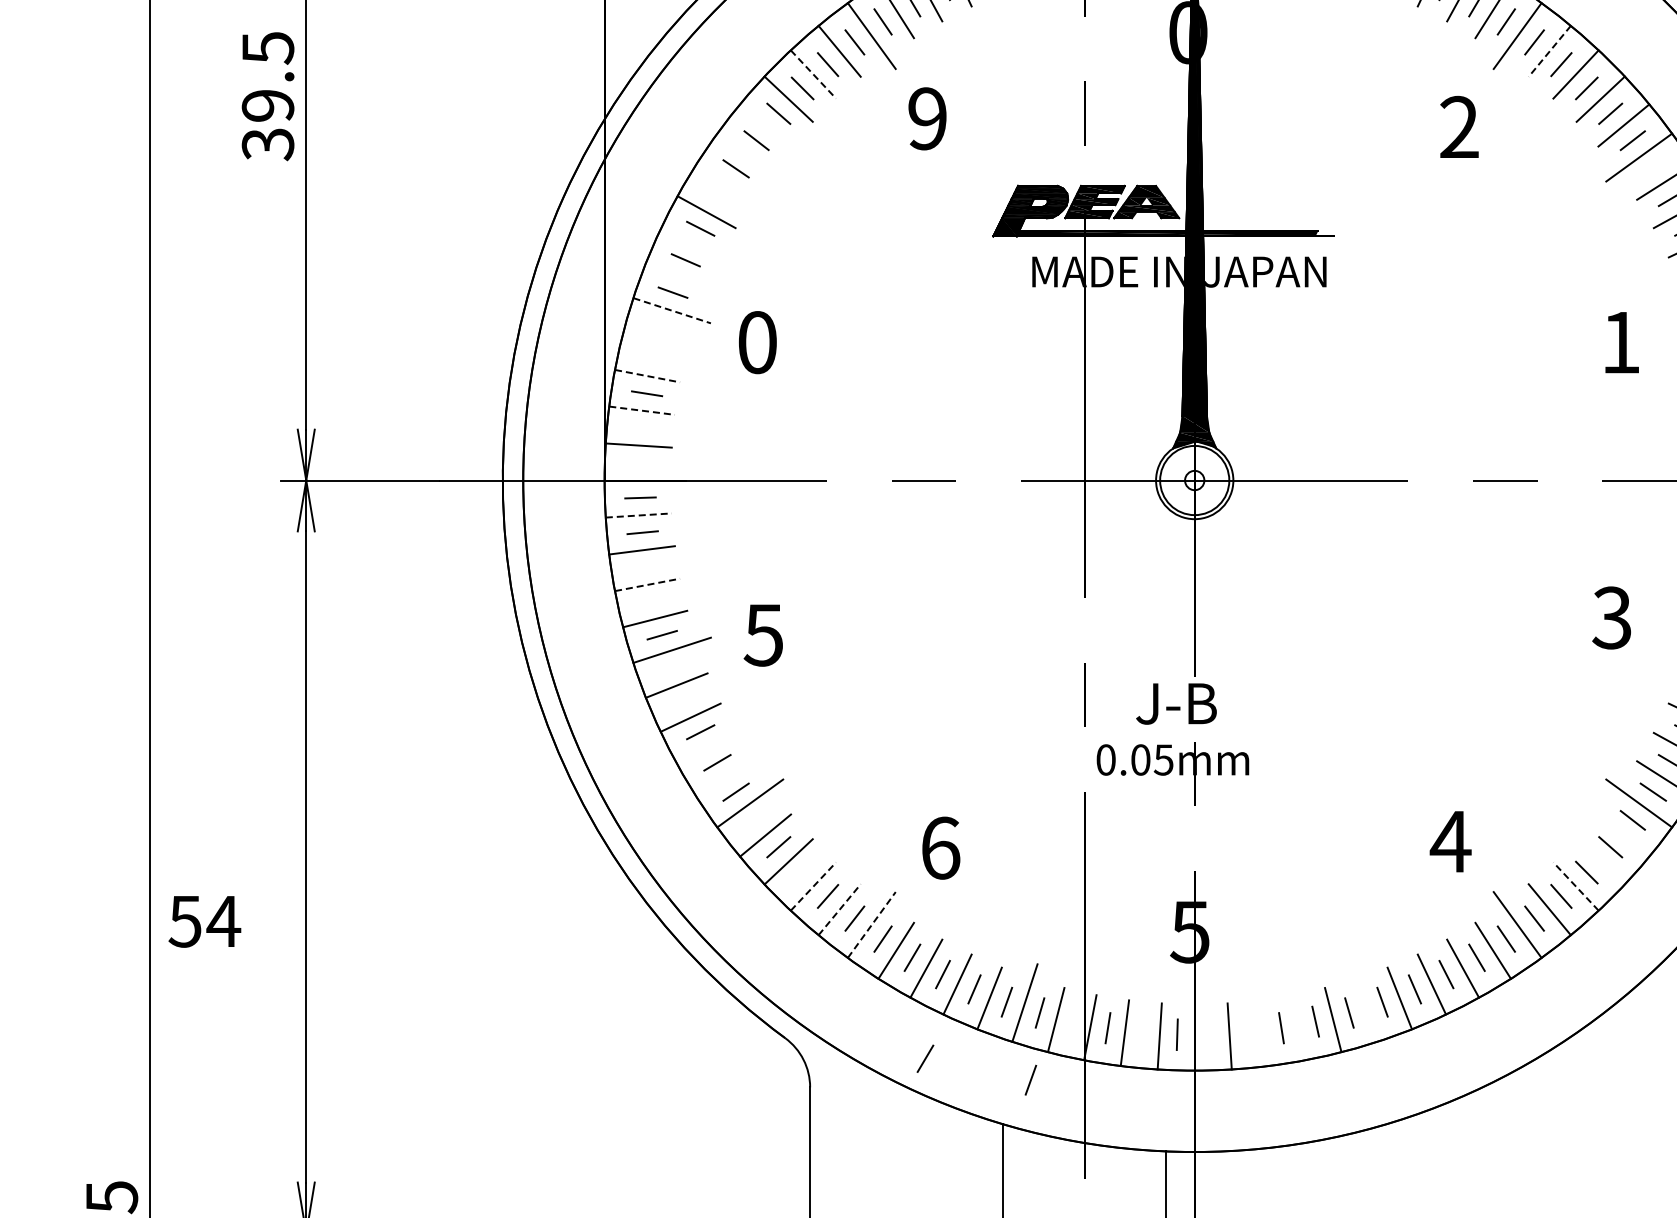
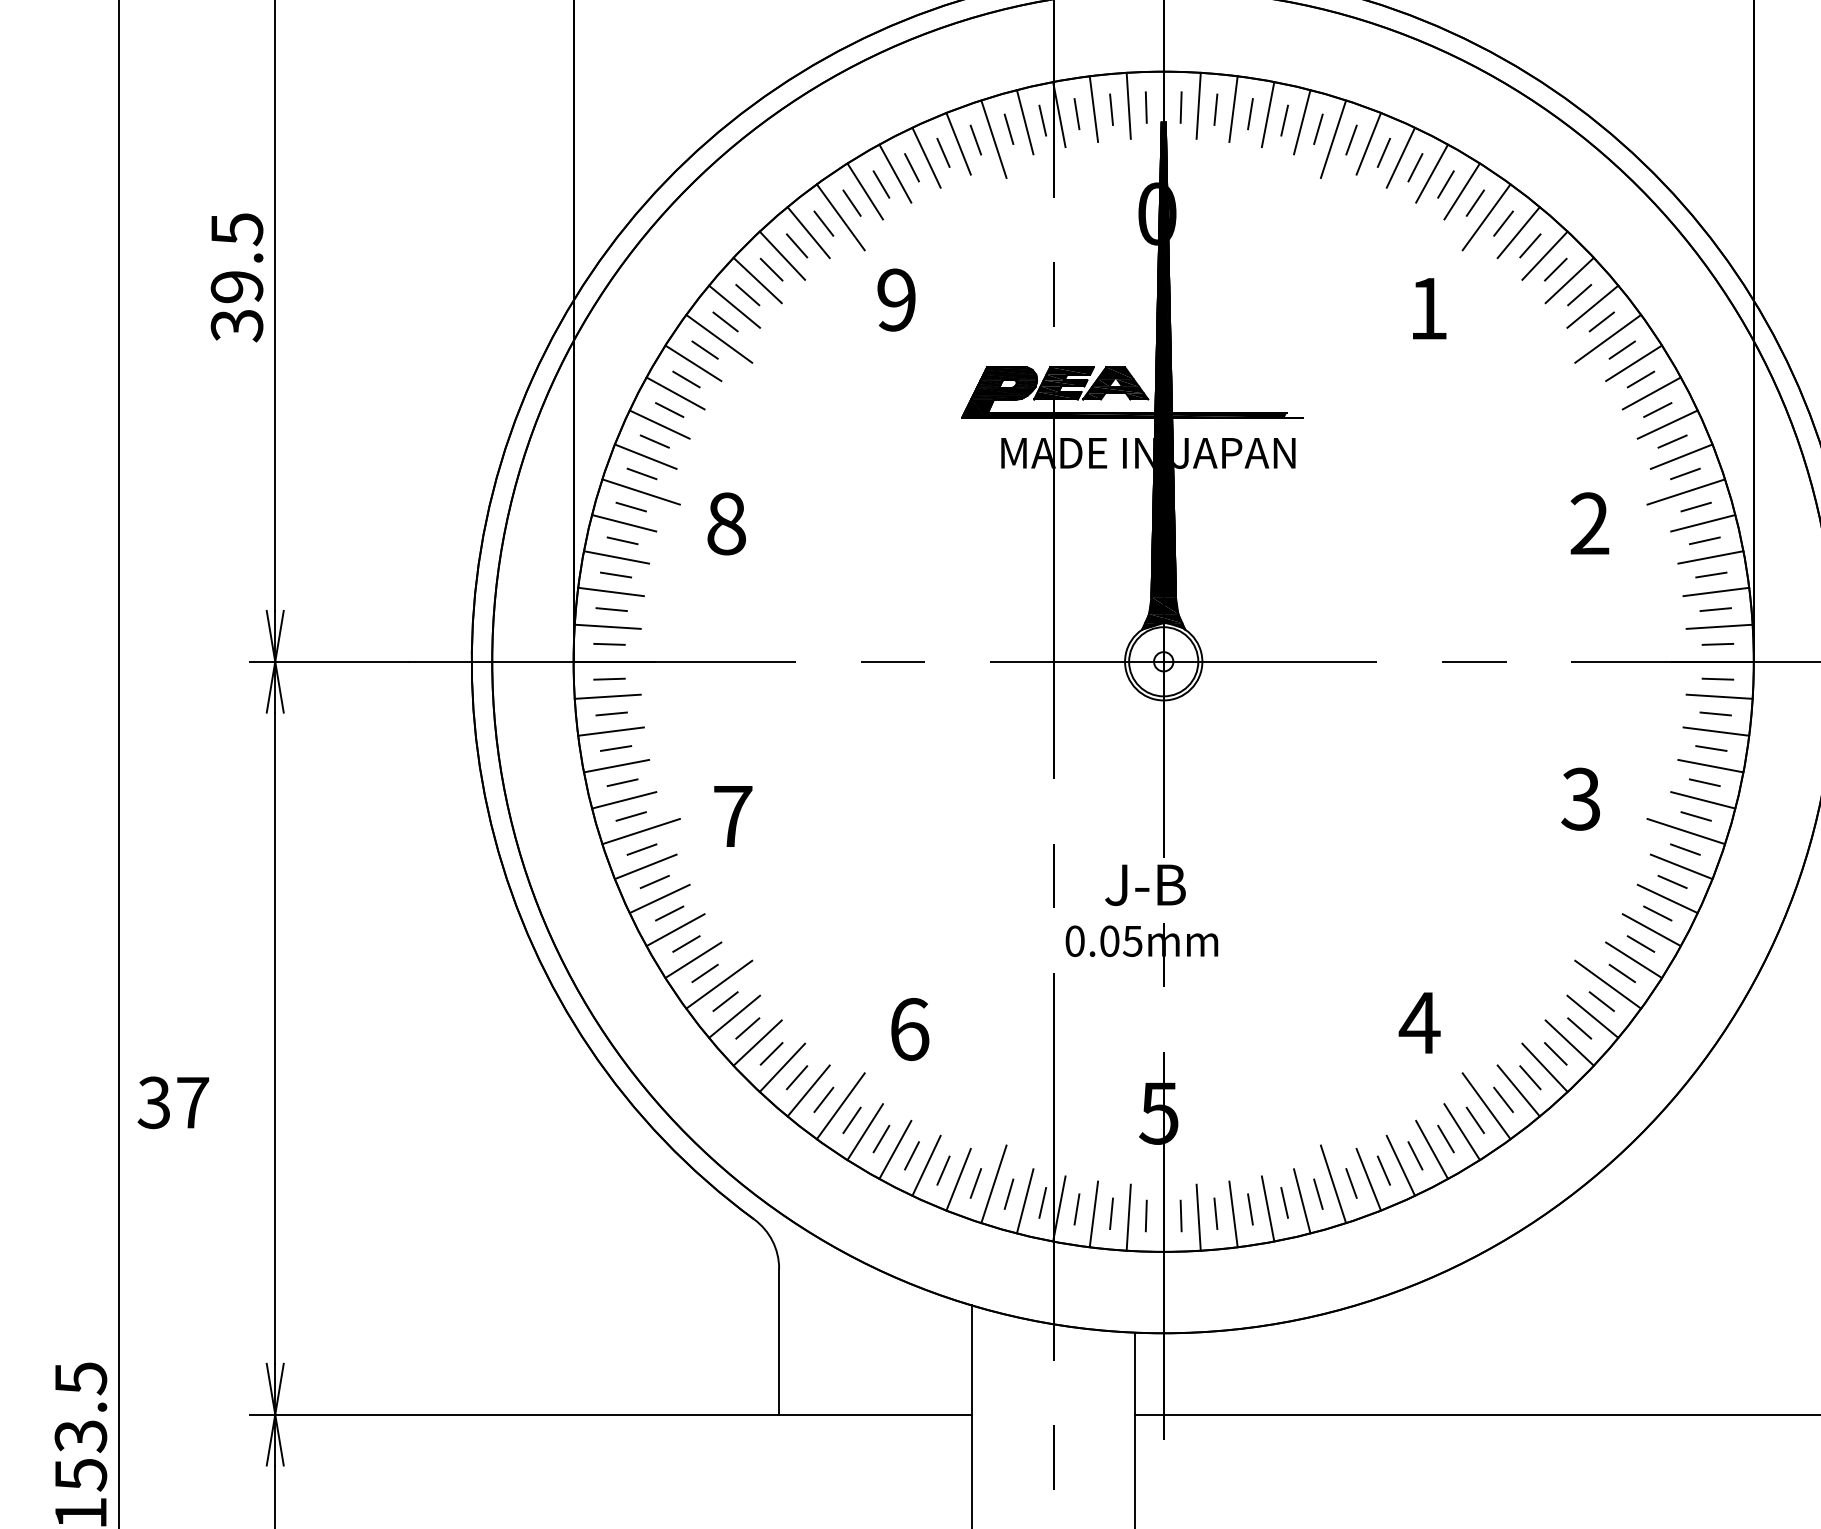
line: (1549, 51) -> (1518, 232), dashed -> solid
line: (813, 75) -> (782, 256), dashed -> solid
line: (765, 125) -> (734, 306), added
text: (1459, 127) -> (1428, 308), 2 -> 1
line: (750, 157) -> (719, 338), added
line: (1652, 168) -> (1621, 349), added
line: (724, 182) -> (693, 363), added
line: (717, 198) -> (686, 379), added
line: (690, 243) -> (659, 424), added
line: (676, 275) -> (645, 456), added
line: (672, 311) -> (641, 492), dashed -> solid
line: (661, 325) -> (630, 506), added
line: (655, 342) -> (624, 523), added
text: (757, 342) -> (726, 523), 0 -> 8
text: (1620, 342) -> (1589, 523), 1 -> 2
line: (653, 359) -> (622, 540), added
line: (648, 376) -> (617, 557), dashed -> solid
line: (642, 411) -> (611, 592), dashed -> solid
line: (642, 428) -> (611, 609), added
line: (640, 462) -> (609, 643), added
line: (639, 515) -> (608, 696), dashed -> solid
line: (646, 567) -> (615, 748), added
line: (648, 585) -> (617, 766), dashed -> solid
line: (653, 601) -> (622, 782), added
text: (763, 635) -> (732, 816), 5 -> 7
line: (672, 668) -> (641, 849), added
line: (685, 700) -> (654, 881), added
line: (706, 749) -> (675, 930), added
line: (724, 778) -> (693, 959), added
line: (756, 820) -> (725, 1001), added
line: (1623, 835) -> (1592, 1016), added
line: (1600, 861) -> (1569, 1042), added
line: (802, 872) -> (771, 1053), added
line: (813, 886) -> (782, 1067), dashed -> solid
line: (1575, 886) -> (1544, 1067), dashed -> solid
line: (839, 909) -> (808, 1090), dashed -> solid
text: (204, 921) -> (173, 1102), 54 -> 37
line: (871, 925) -> (840, 1106), dashed -> solid
line: (1364, 1003) -> (1333, 1184), added
line: (1073, 1021) -> (1042, 1202), added
line: (1298, 1027) -> (1267, 1208), added
line: (1142, 1032) -> (1111, 1213), added
line: (1246, 1032) -> (1215, 1213), added
line: (1264, 1033) -> (1233, 1214), added
line: (1211, 1034) -> (1180, 1215), added
line: (925, 1059) -> (894, 1240), removed
line: (1030, 1080) -> (999, 1261), removed

